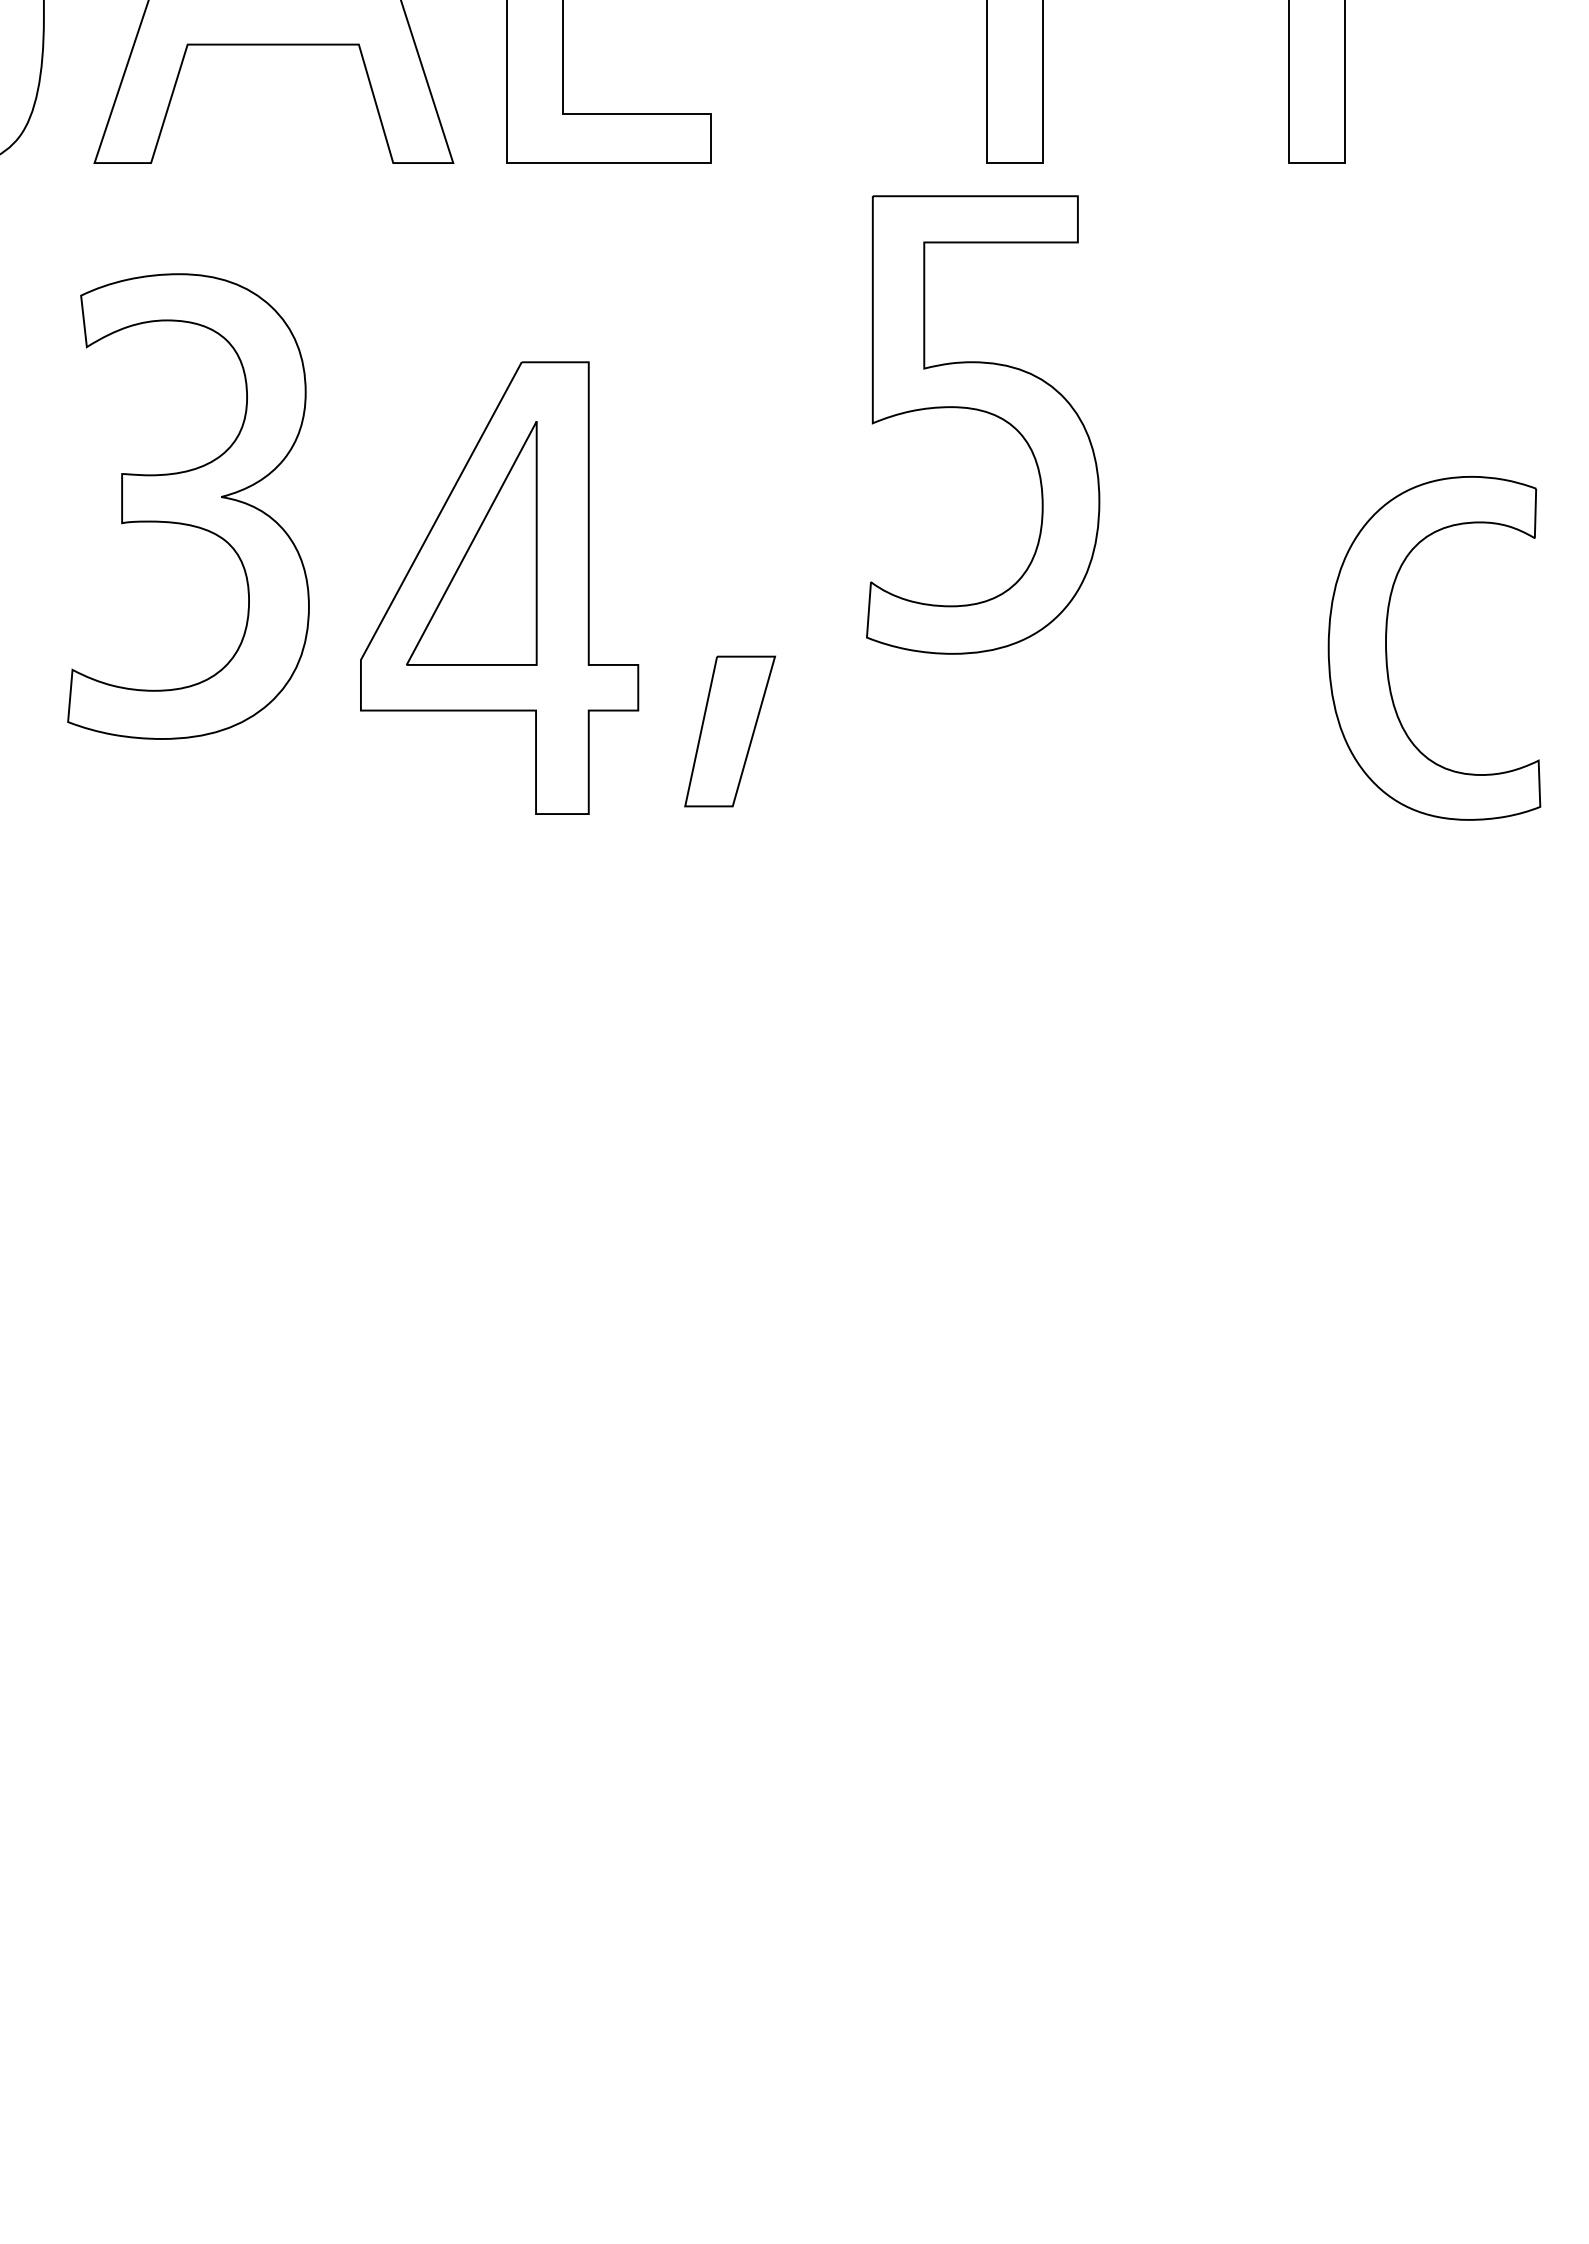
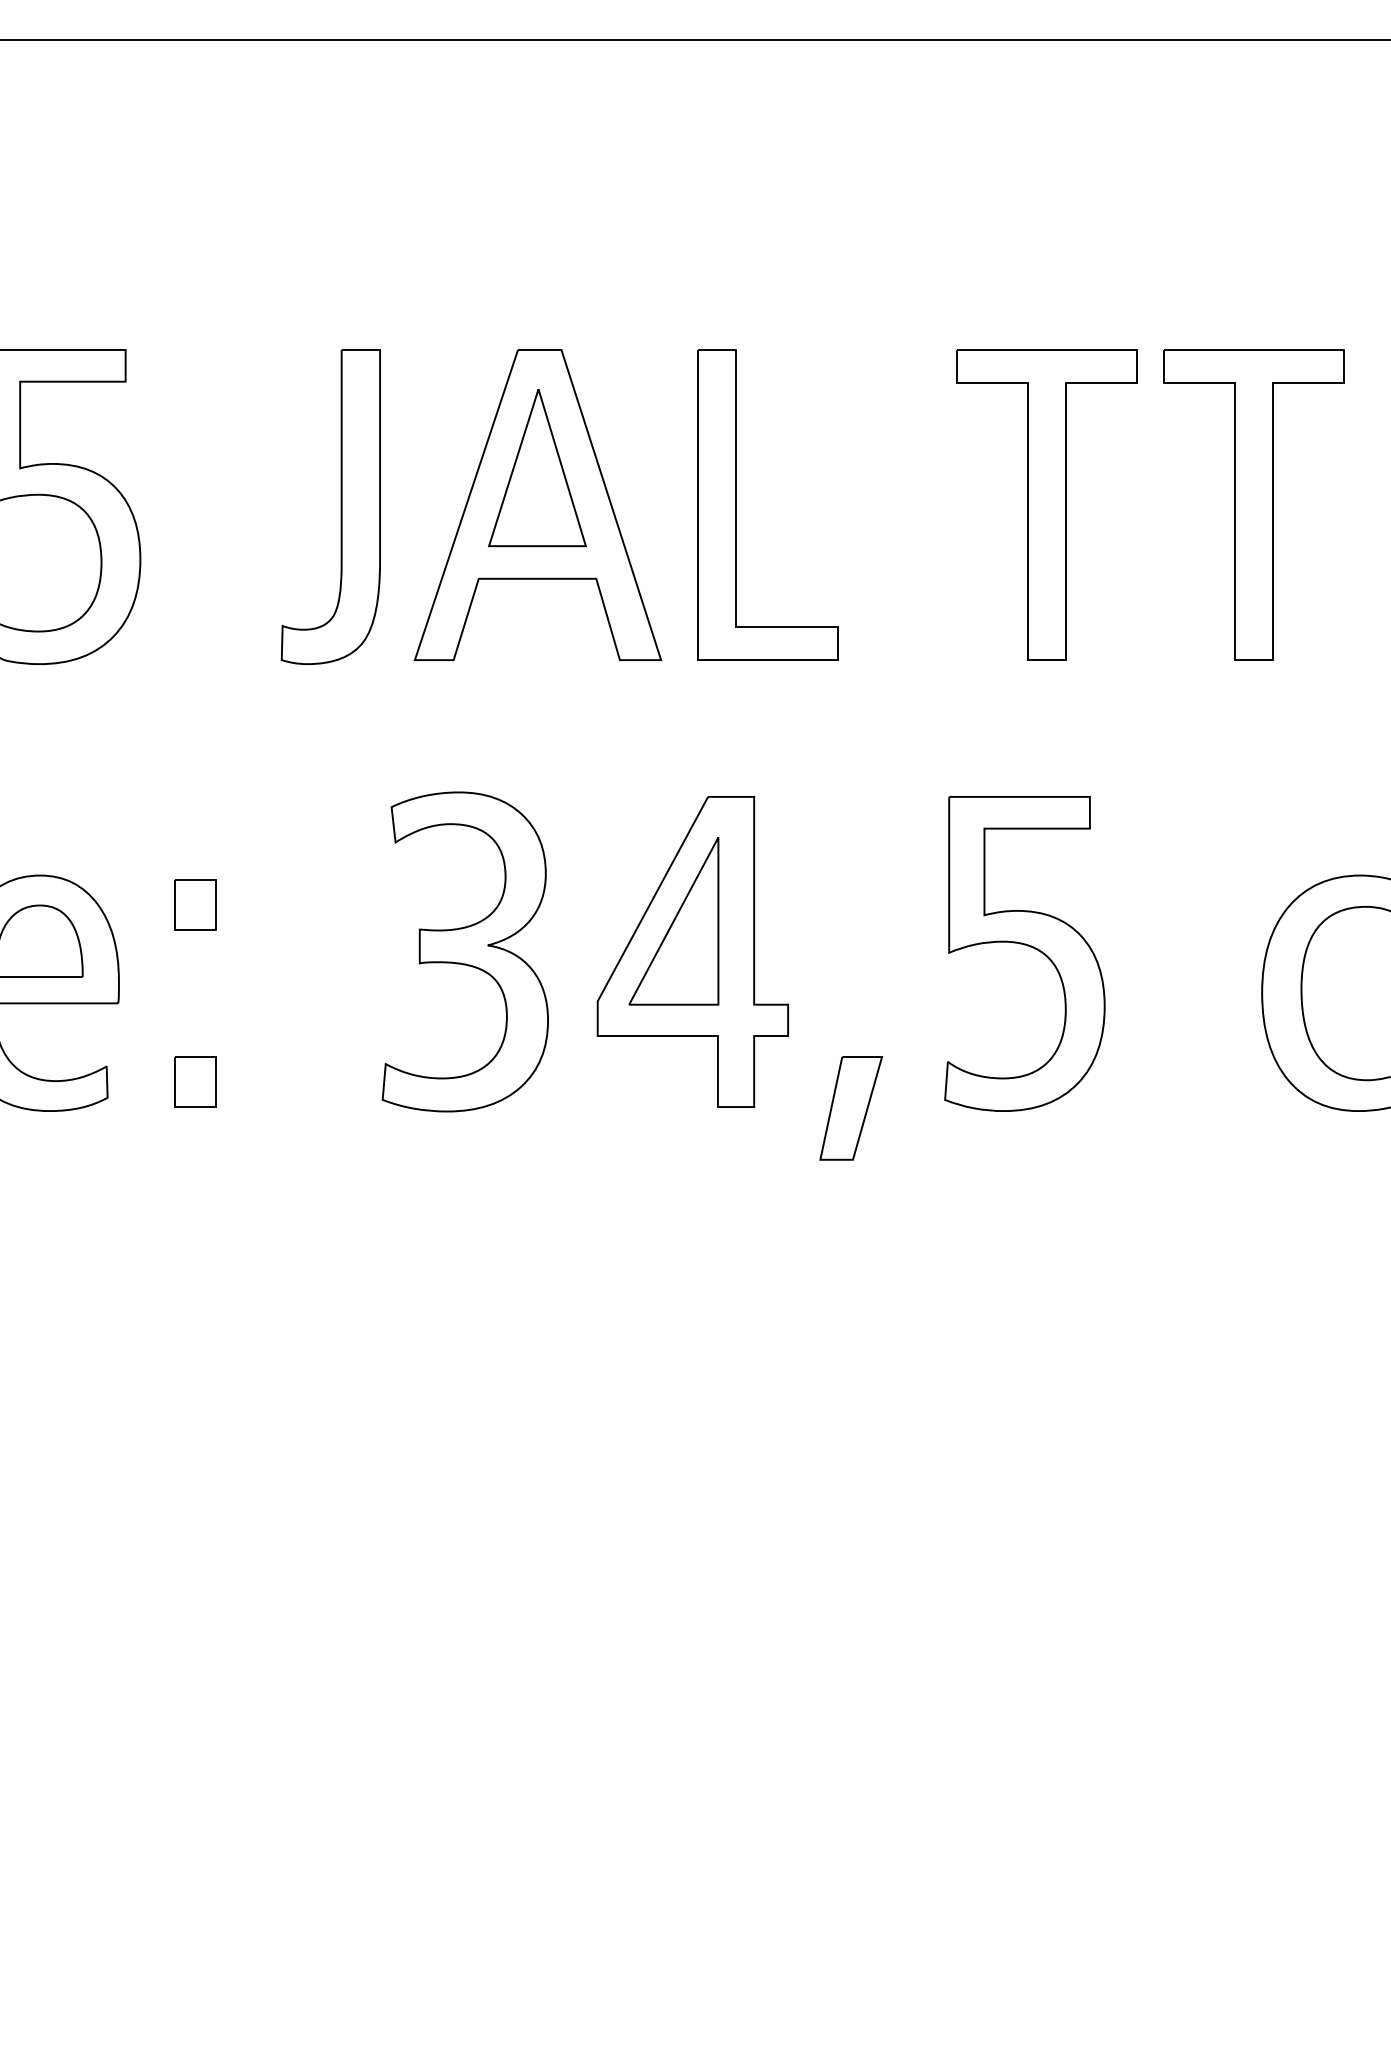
part: (986, 414) -> (1027, 946), moved
part: (187, 505) -> (464, 951), moved
part: (730, 731) -> (851, 1108), moved

